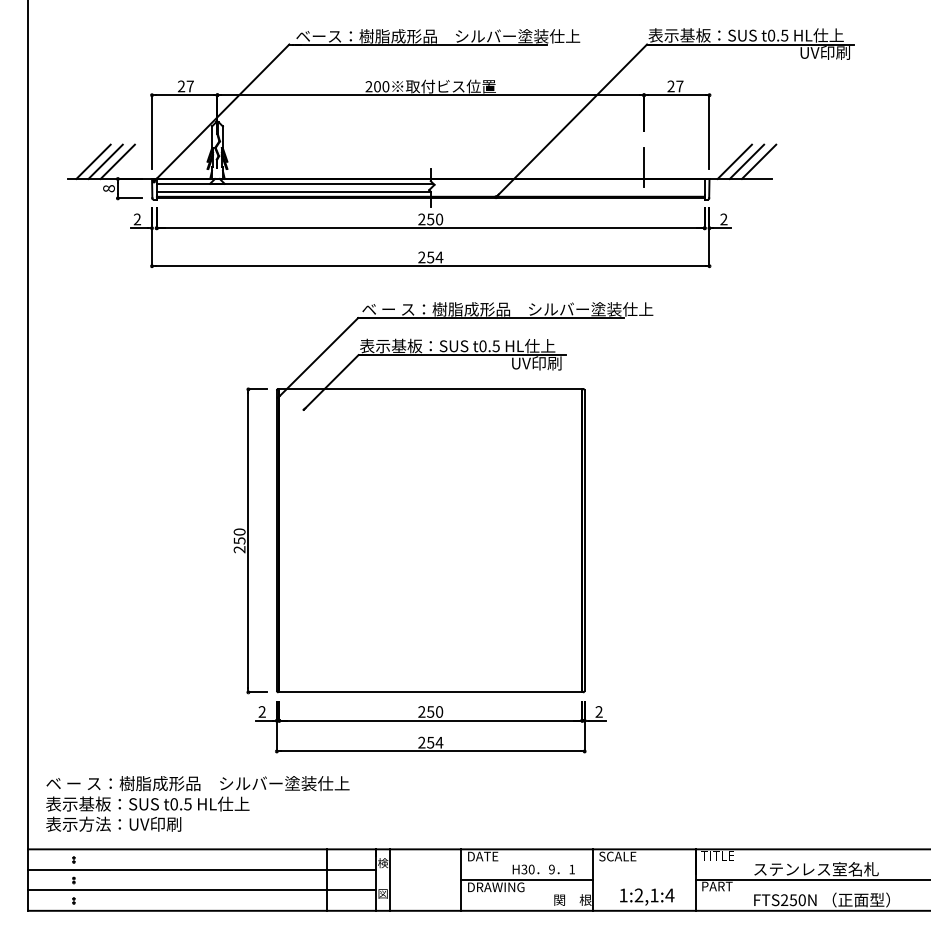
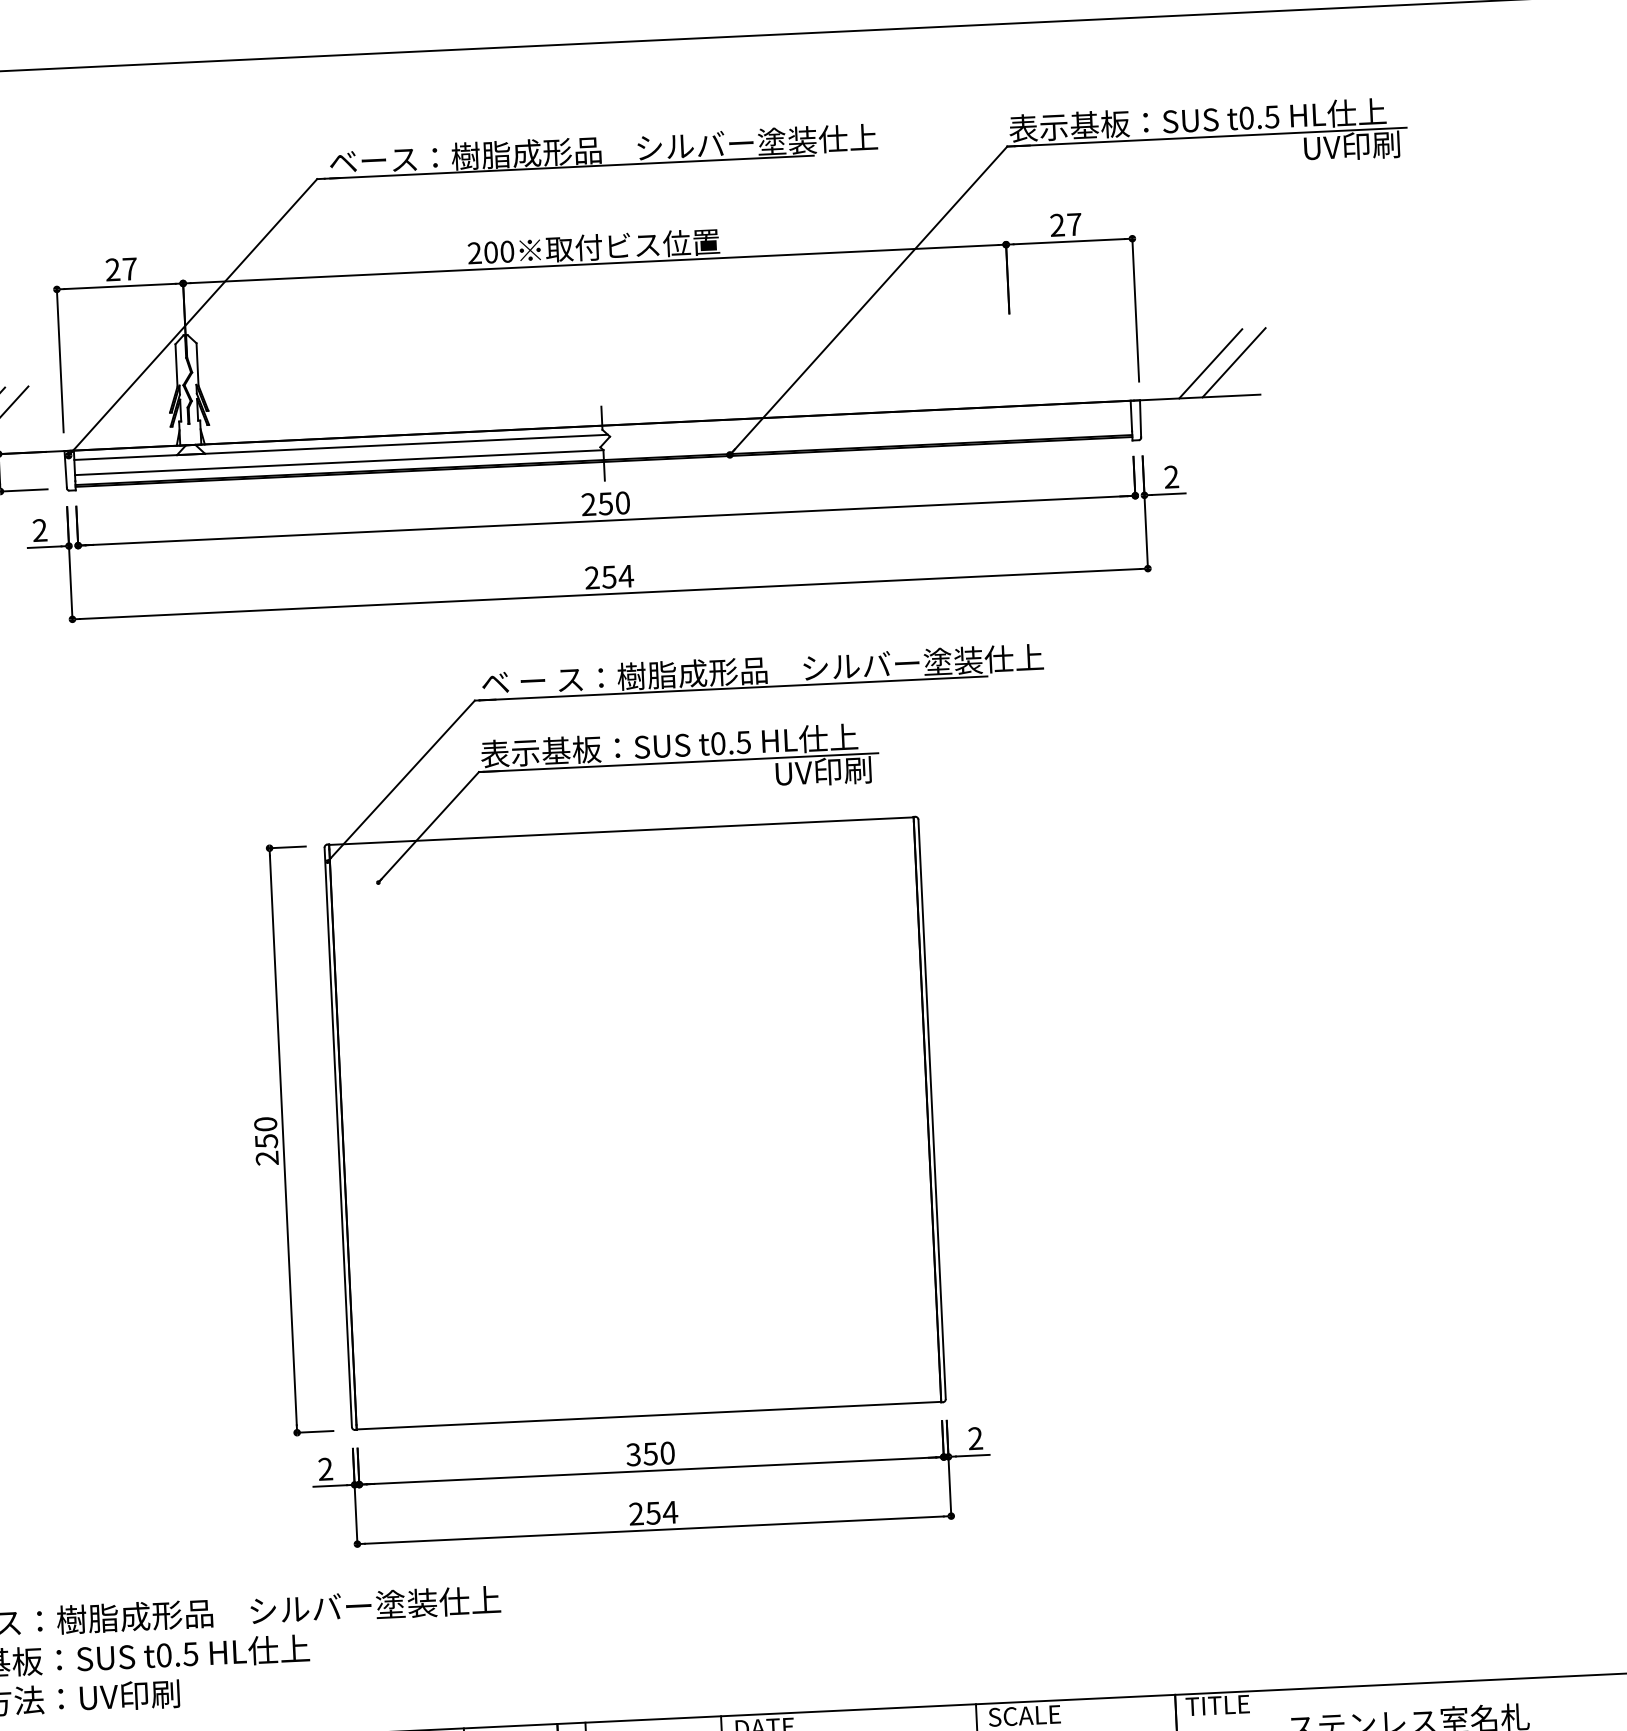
line: (734, 161) -> (1186, 364), removed
line: (644, 167) -> (1013, 384), removed
text: (421, 711) -> (632, 1453), 250 -> 350

